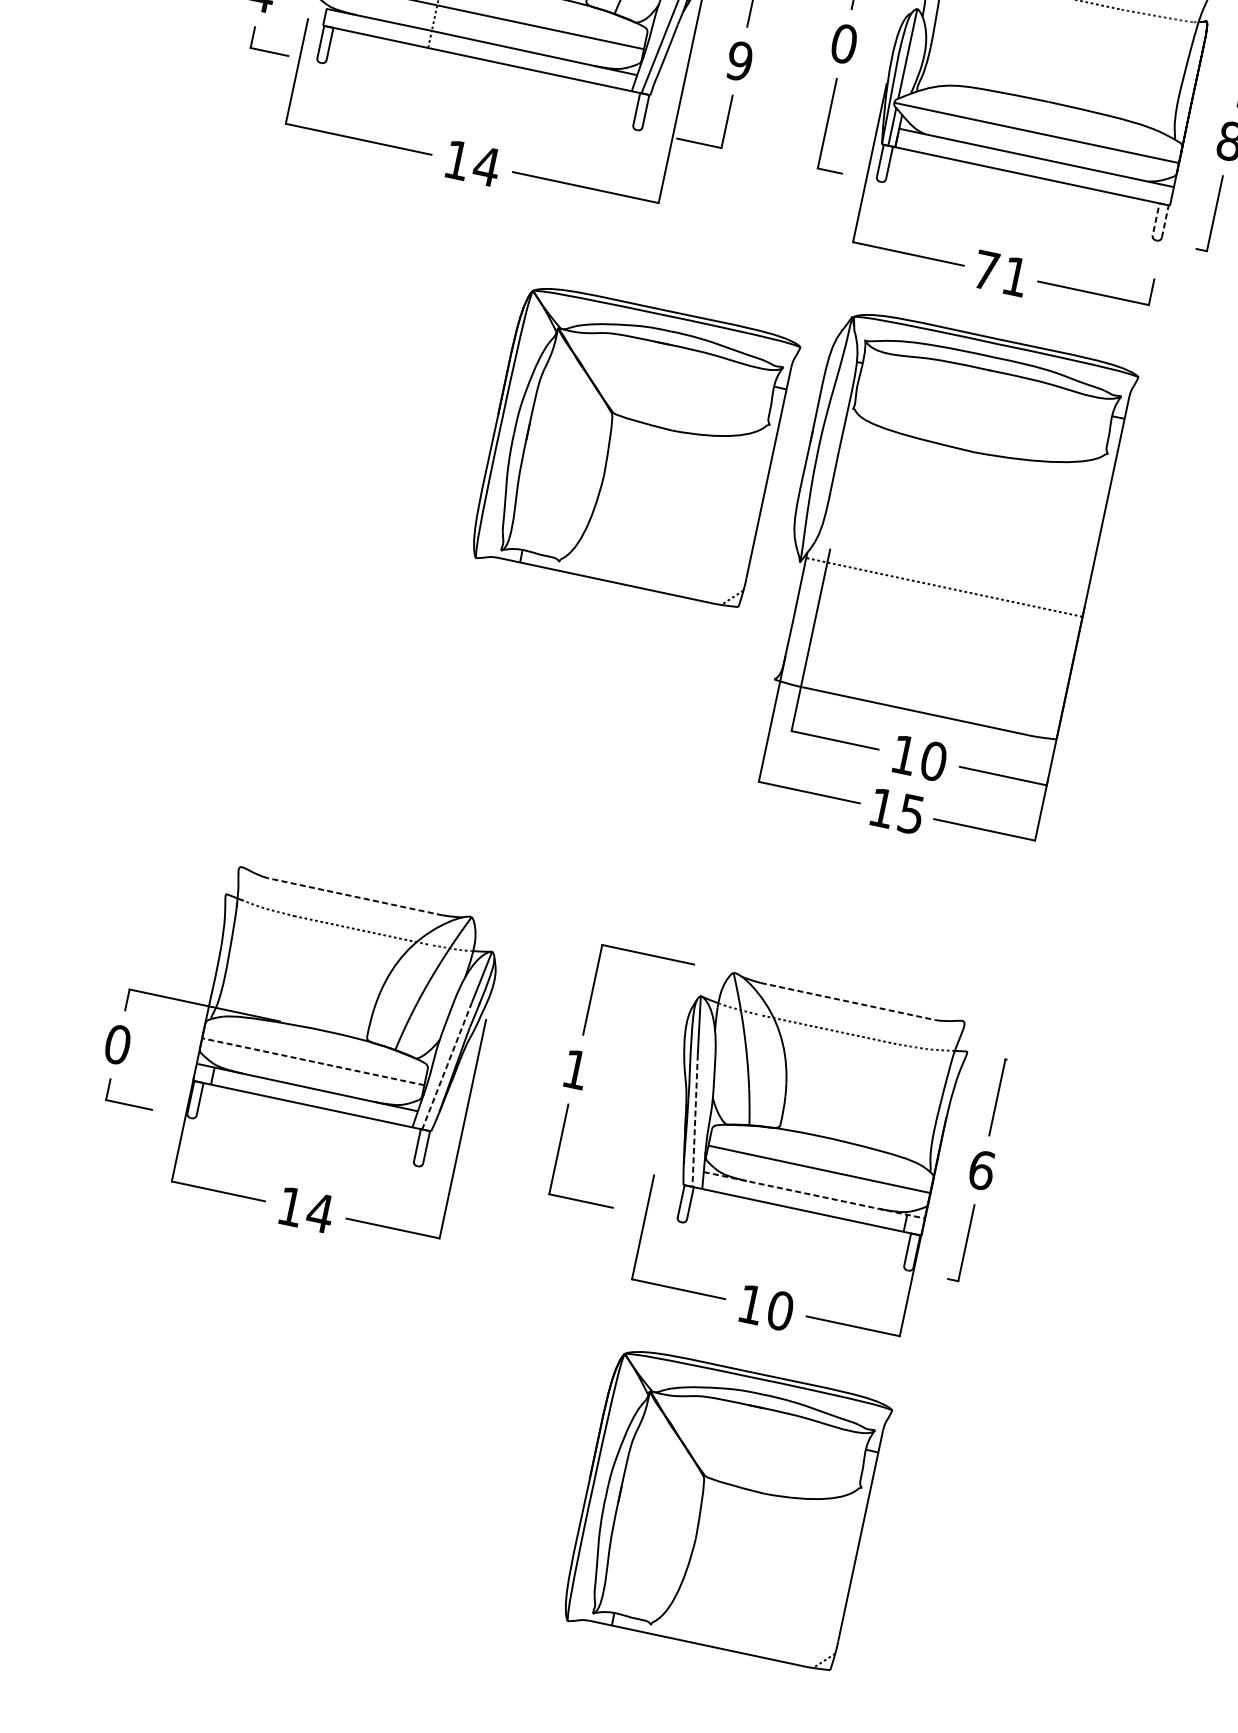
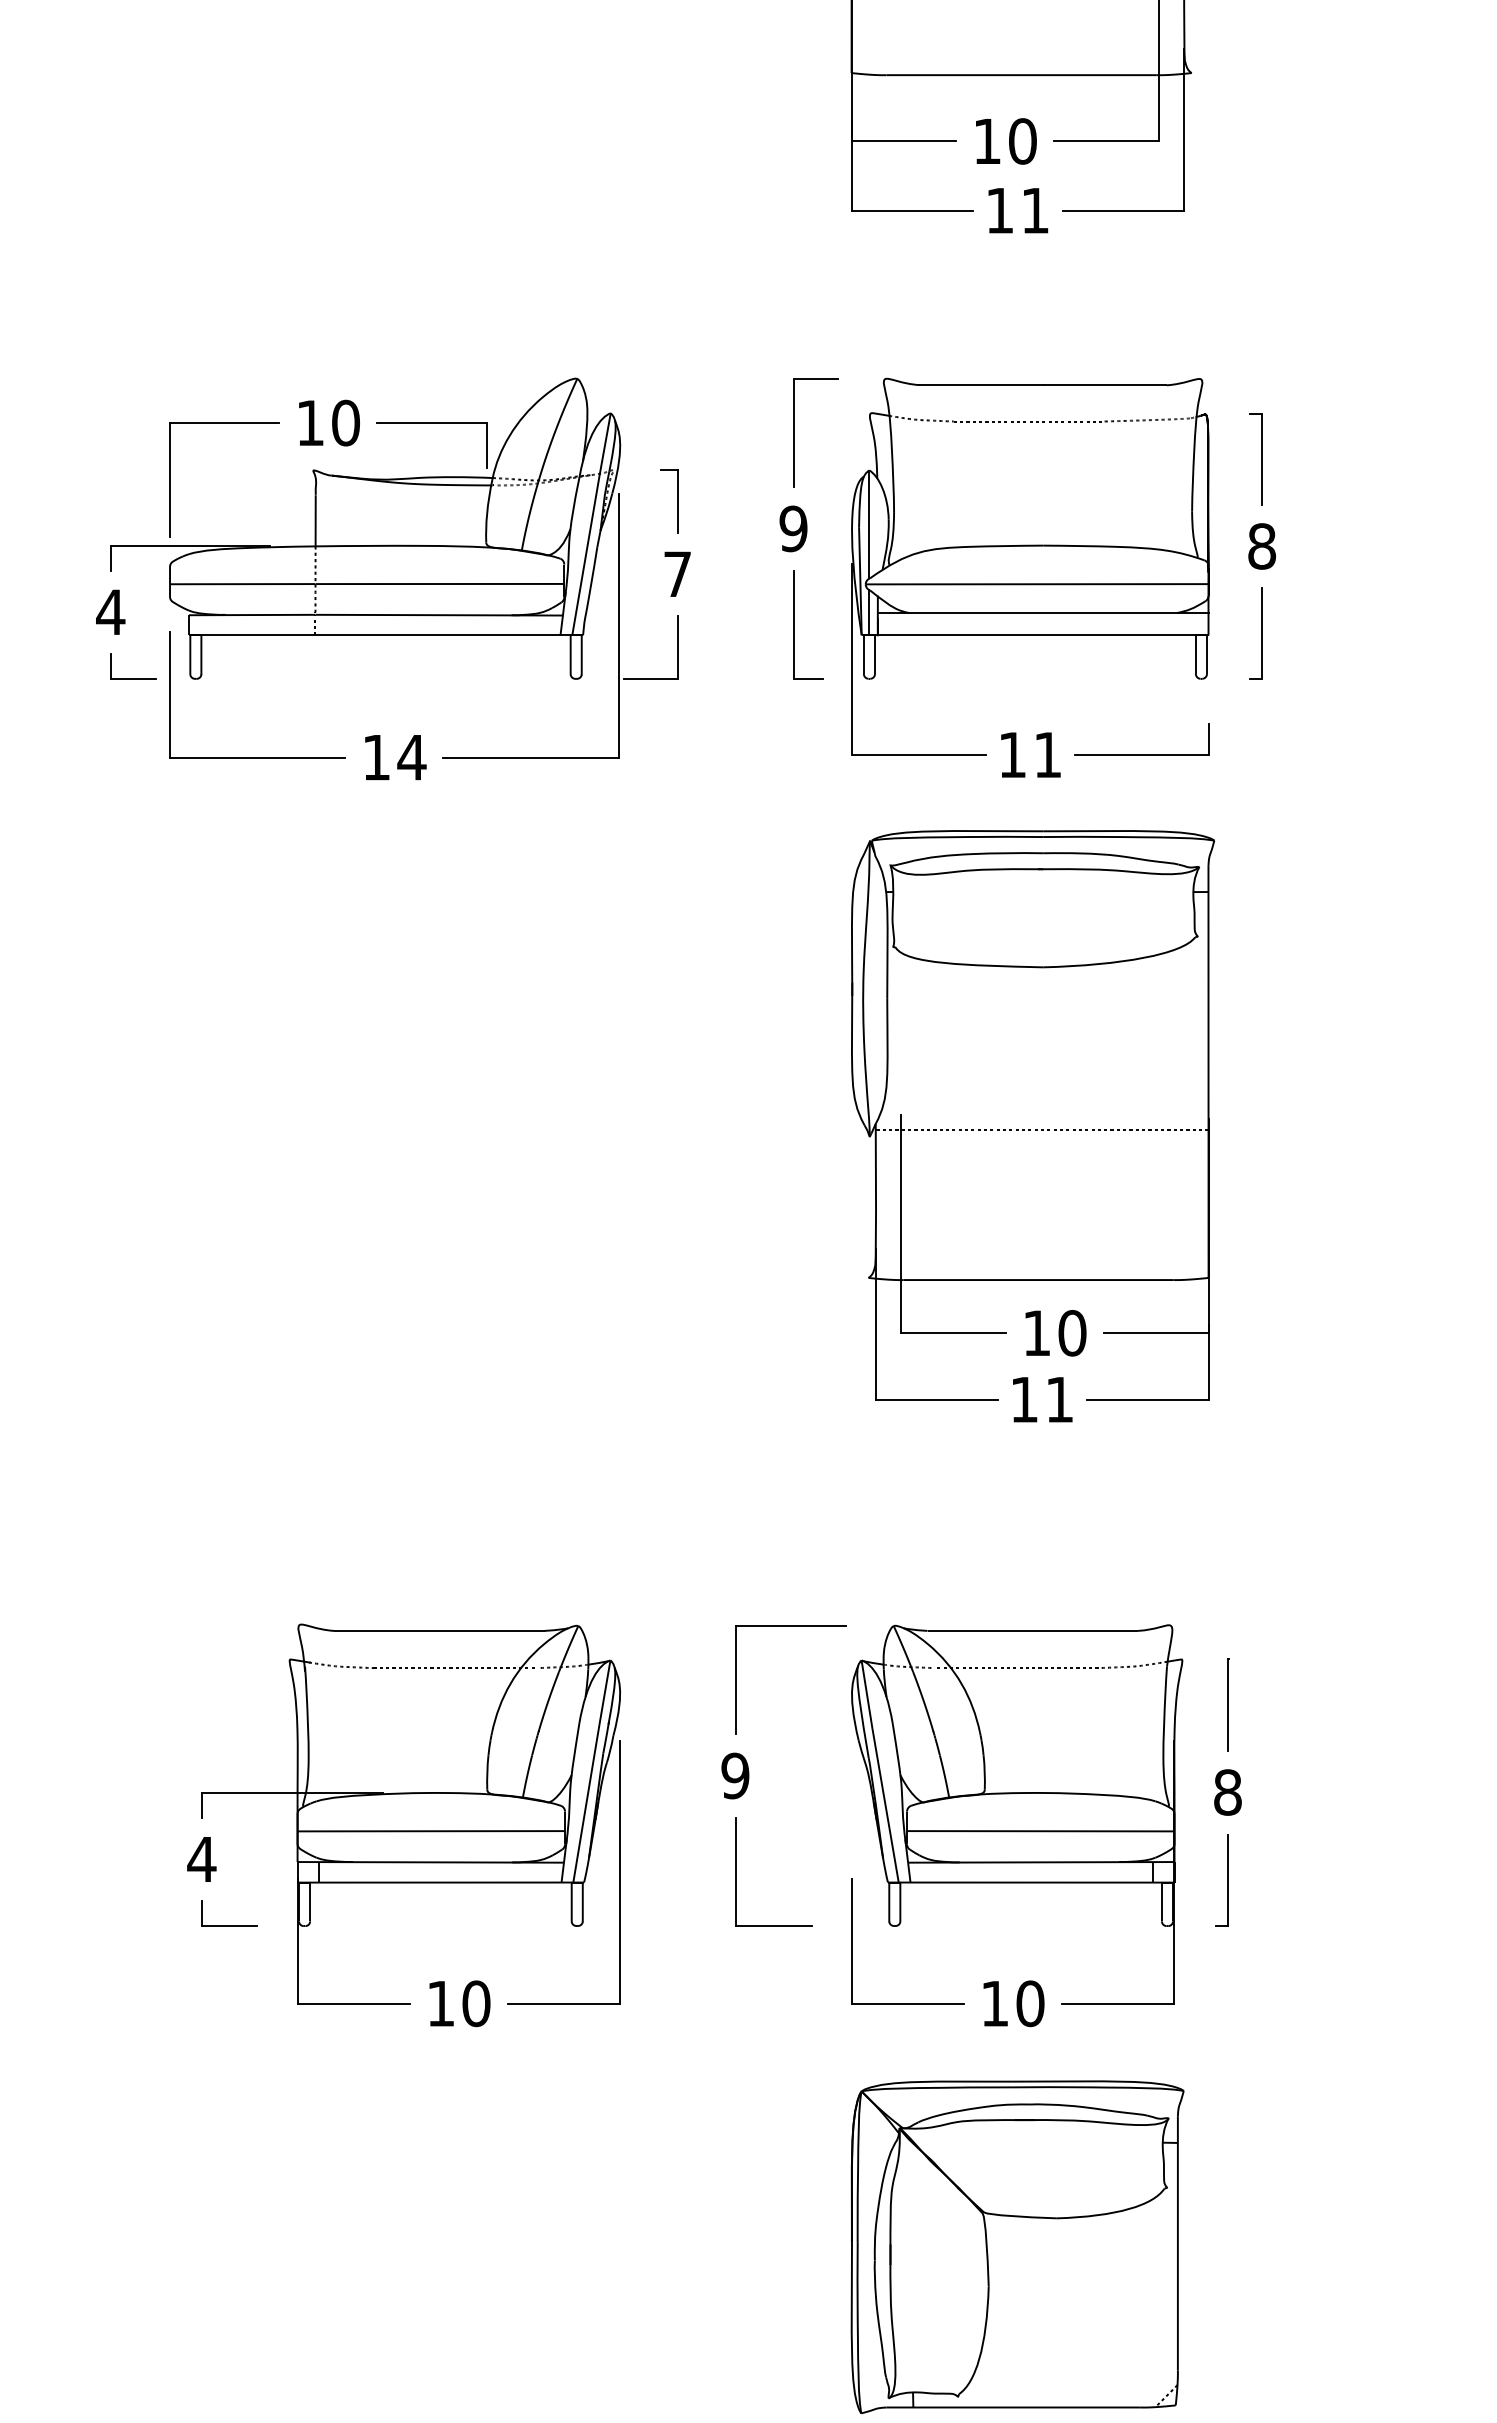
text: (844, 43) -> (793, 528), 0 -> 9
text: (739, 61) -> (677, 574), 9 -> 7
line: (1164, 204) -> (1201, 635), dashed -> solid
text: (986, 270) -> (1012, 754), 71 -> 11
part: (635, 447) -> (651, 1044), removed
text: (911, 814) -> (1059, 1400), 15 -> 11
line: (354, 896) -> (438, 1630), dashed -> solid
line: (848, 1001) -> (1033, 1630), dashed -> solid
text: (117, 1044) -> (201, 1859), 0 -> 4
line: (313, 1062) -> (431, 1831), dashed -> solid
line: (447, 1066) -> (586, 1803), dashed -> solid
text: (575, 1069) -> (735, 1775), 1 -> 9
line: (695, 1120) -> (885, 1805), dashed -> solid
text: (982, 1170) -> (1228, 1792), 6 -> 8
line: (814, 1195) -> (1041, 1862), dashed -> solid
text: (320, 1212) -> (476, 2003), 14 -> 10

